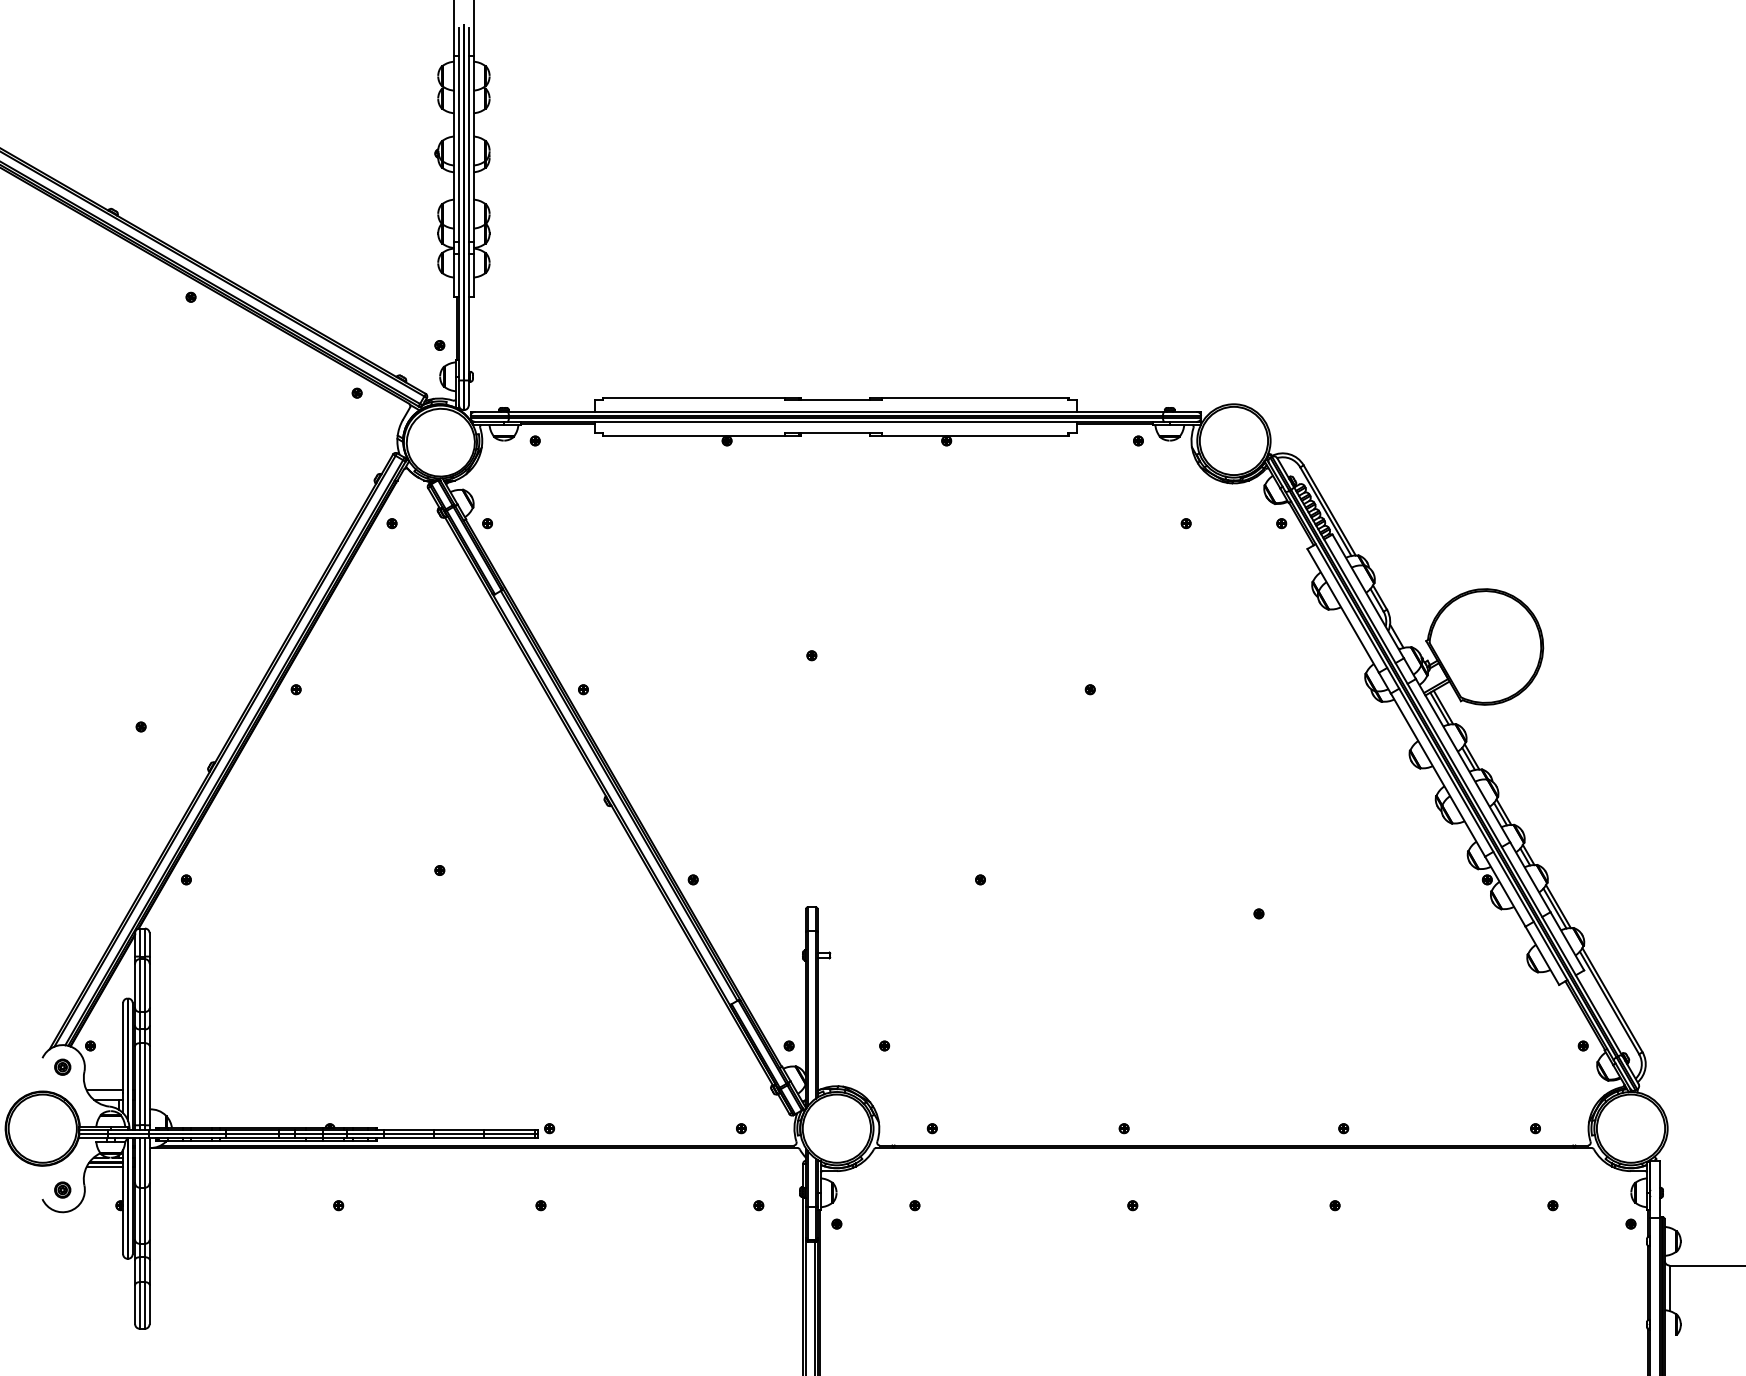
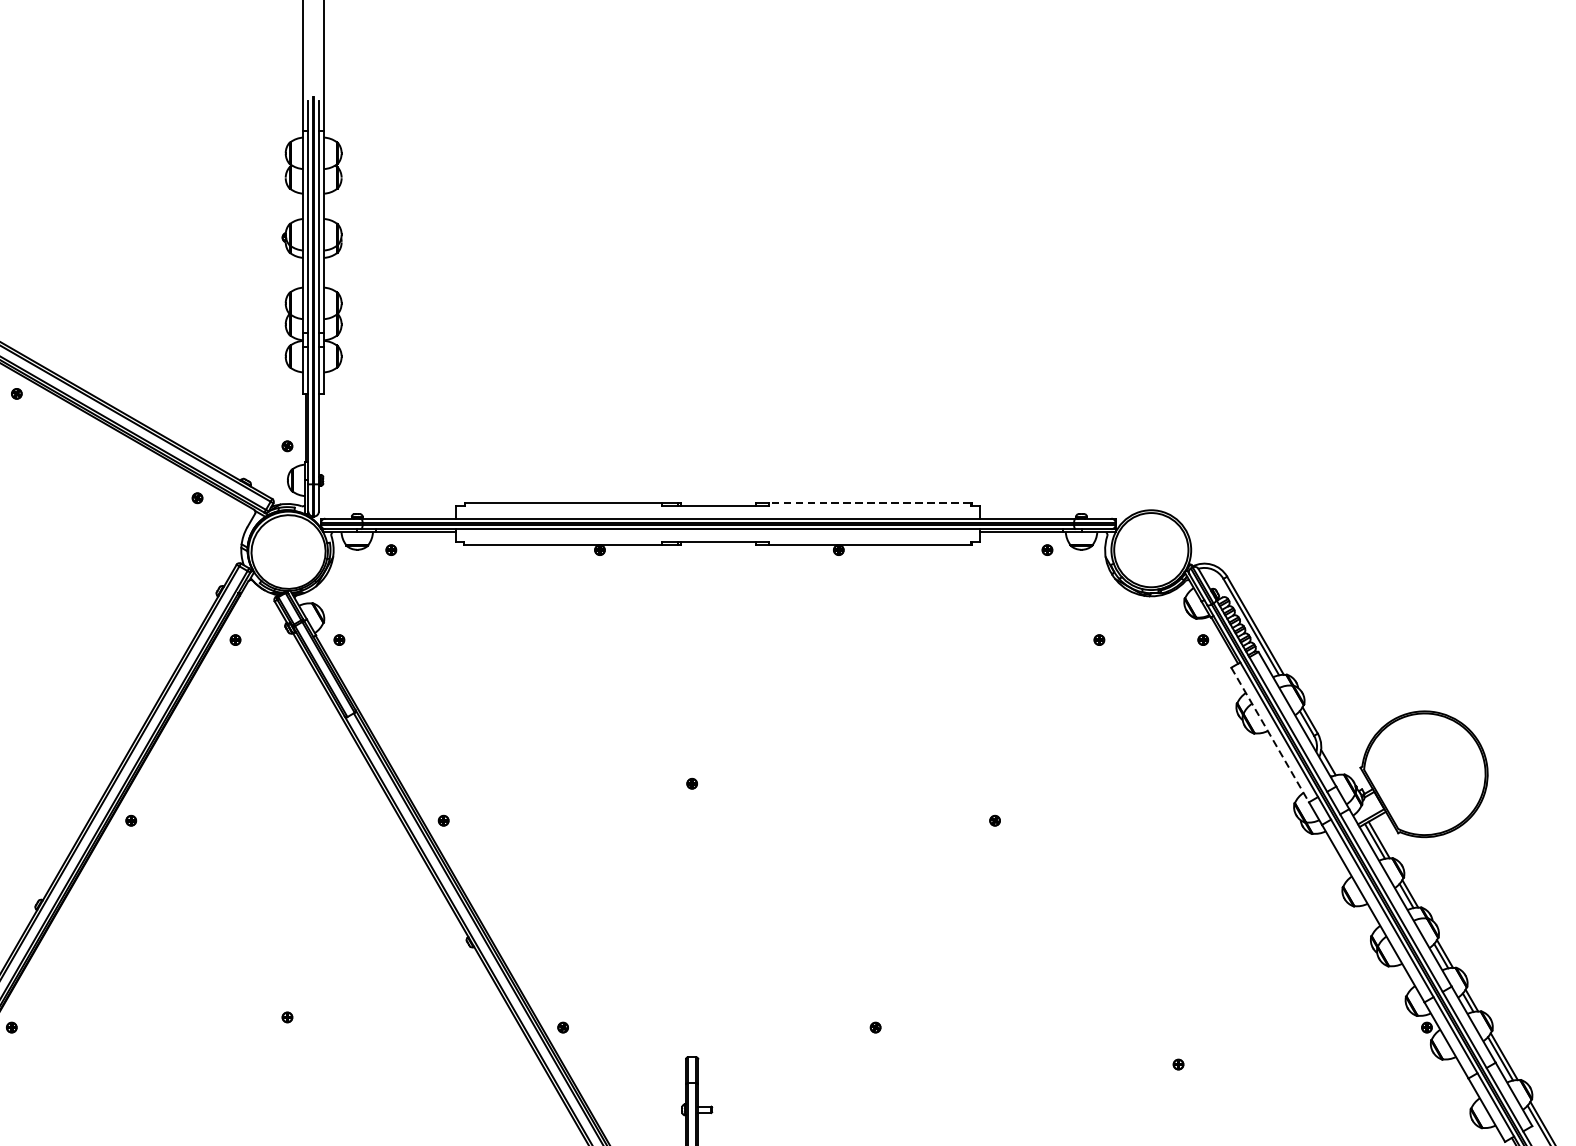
line: (975, 397) -> (870, 502), solid -> dashed
line: (1343, 611) -> (1270, 735), solid -> dashed

